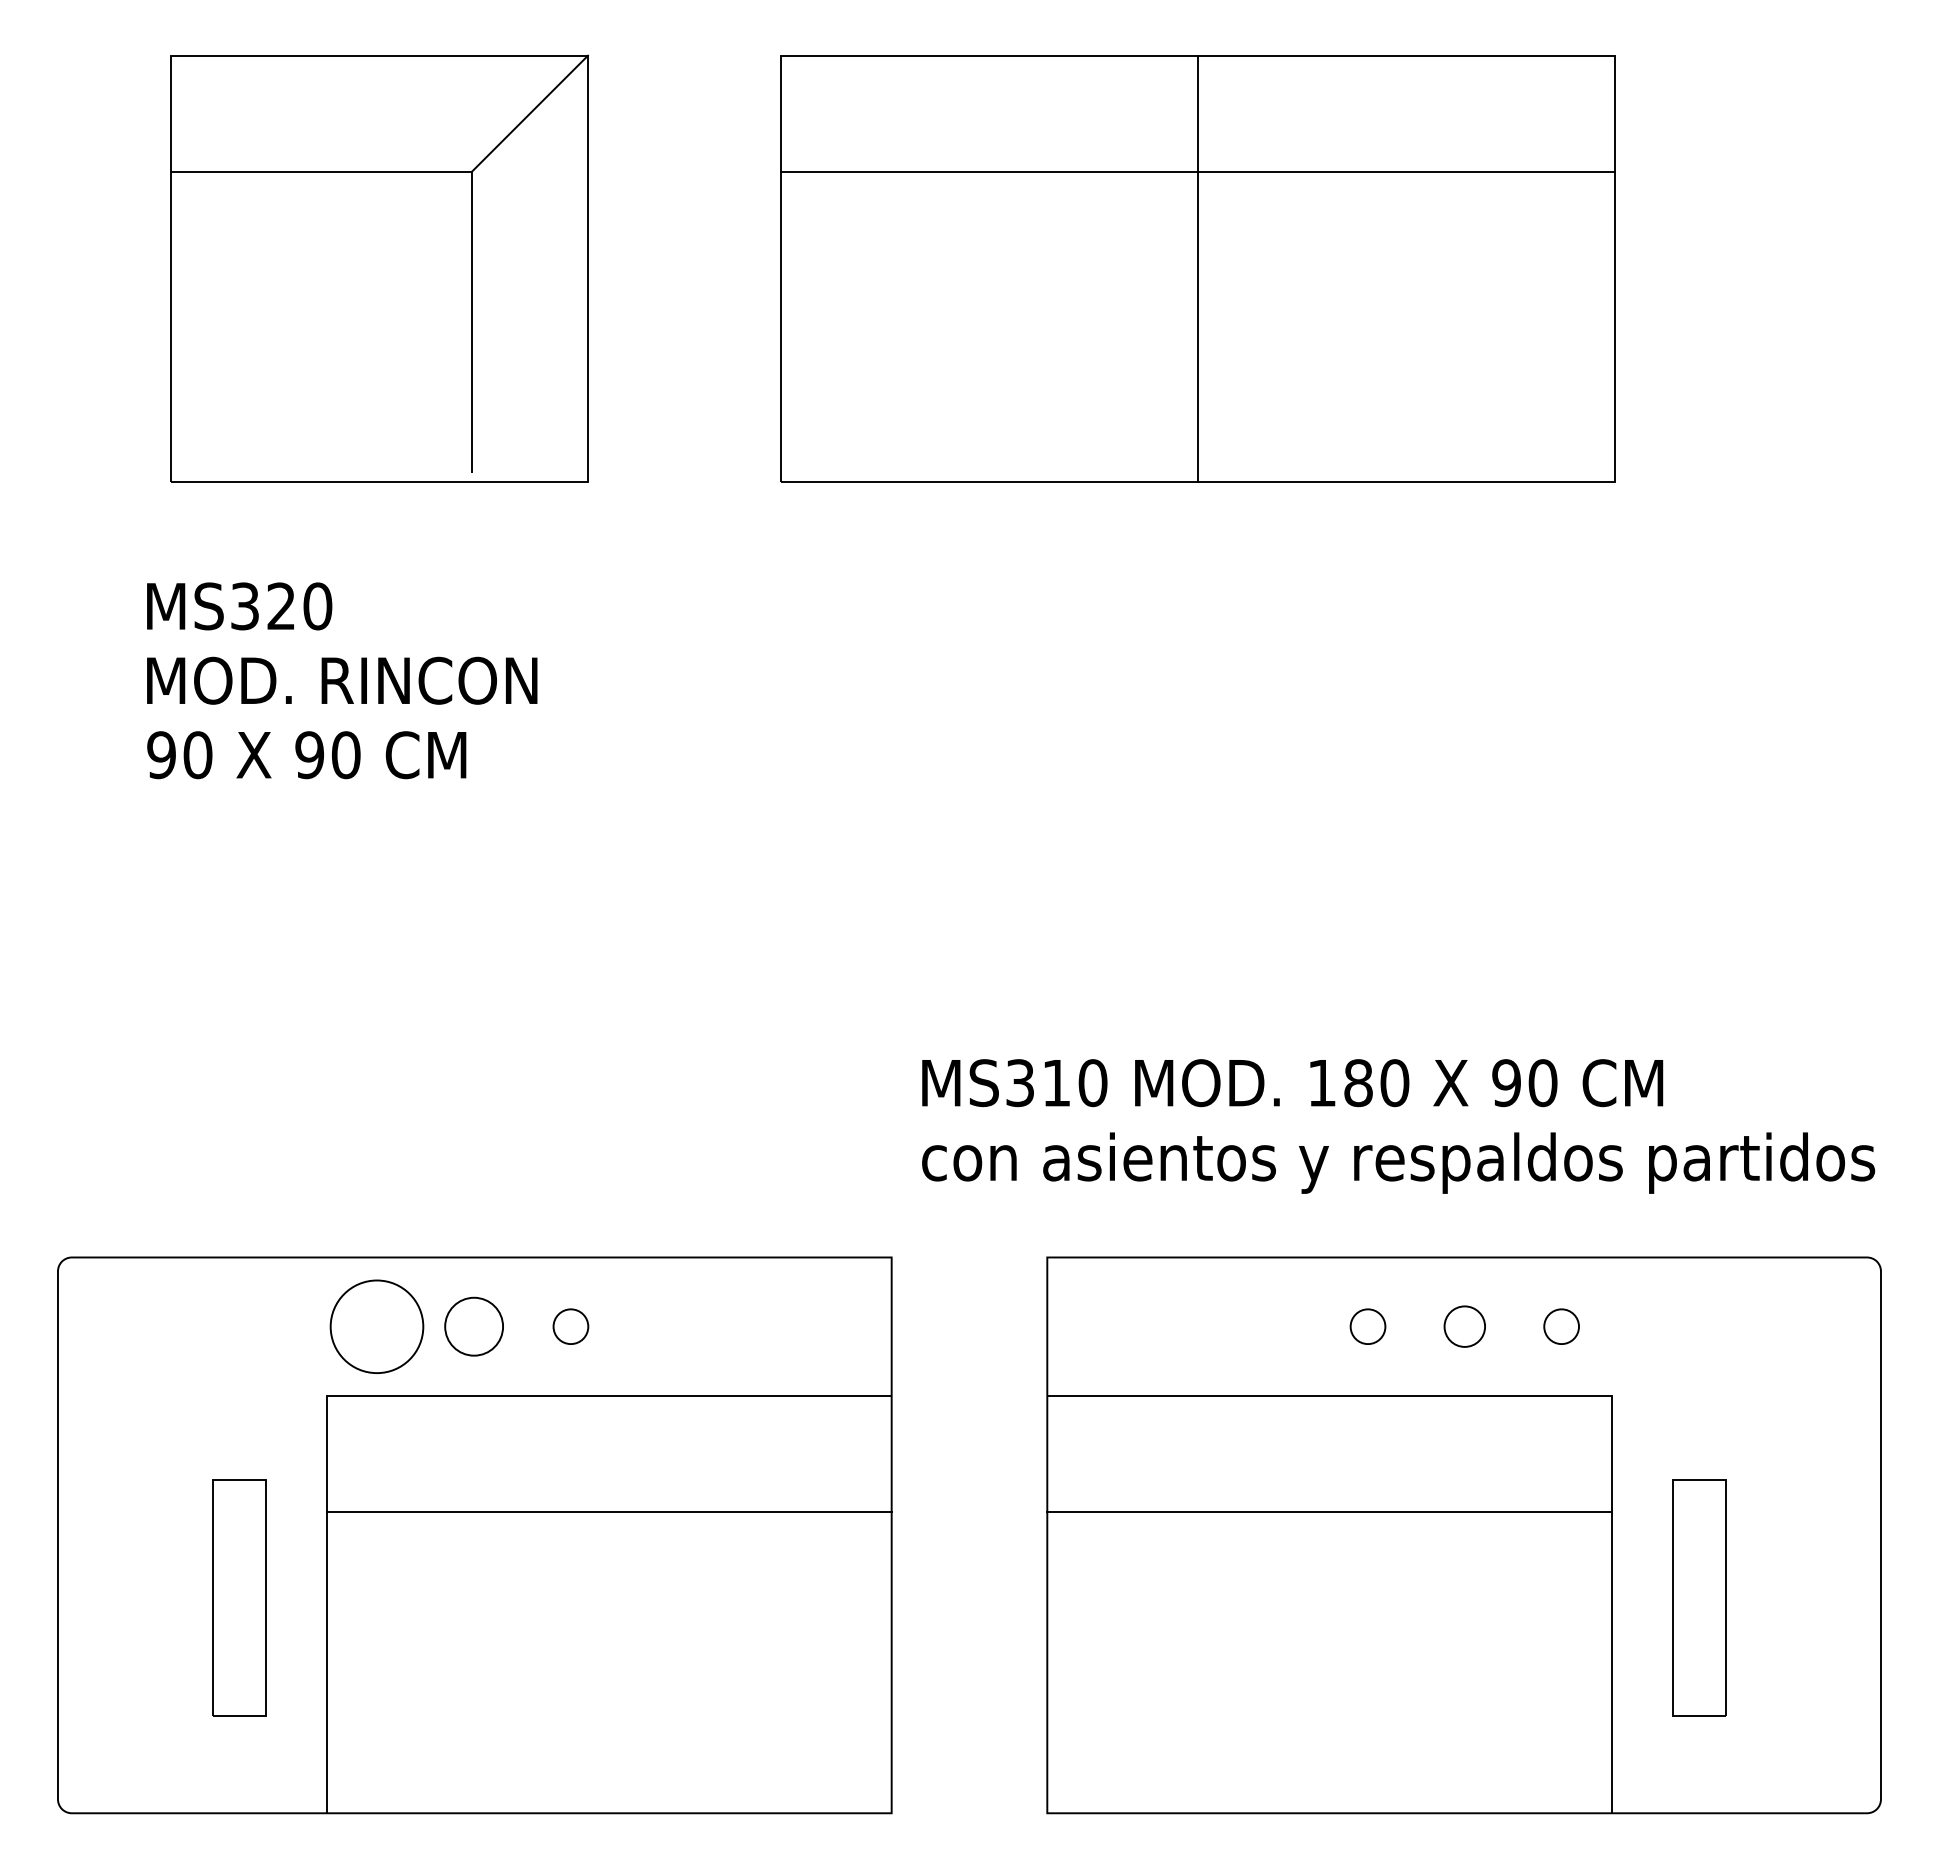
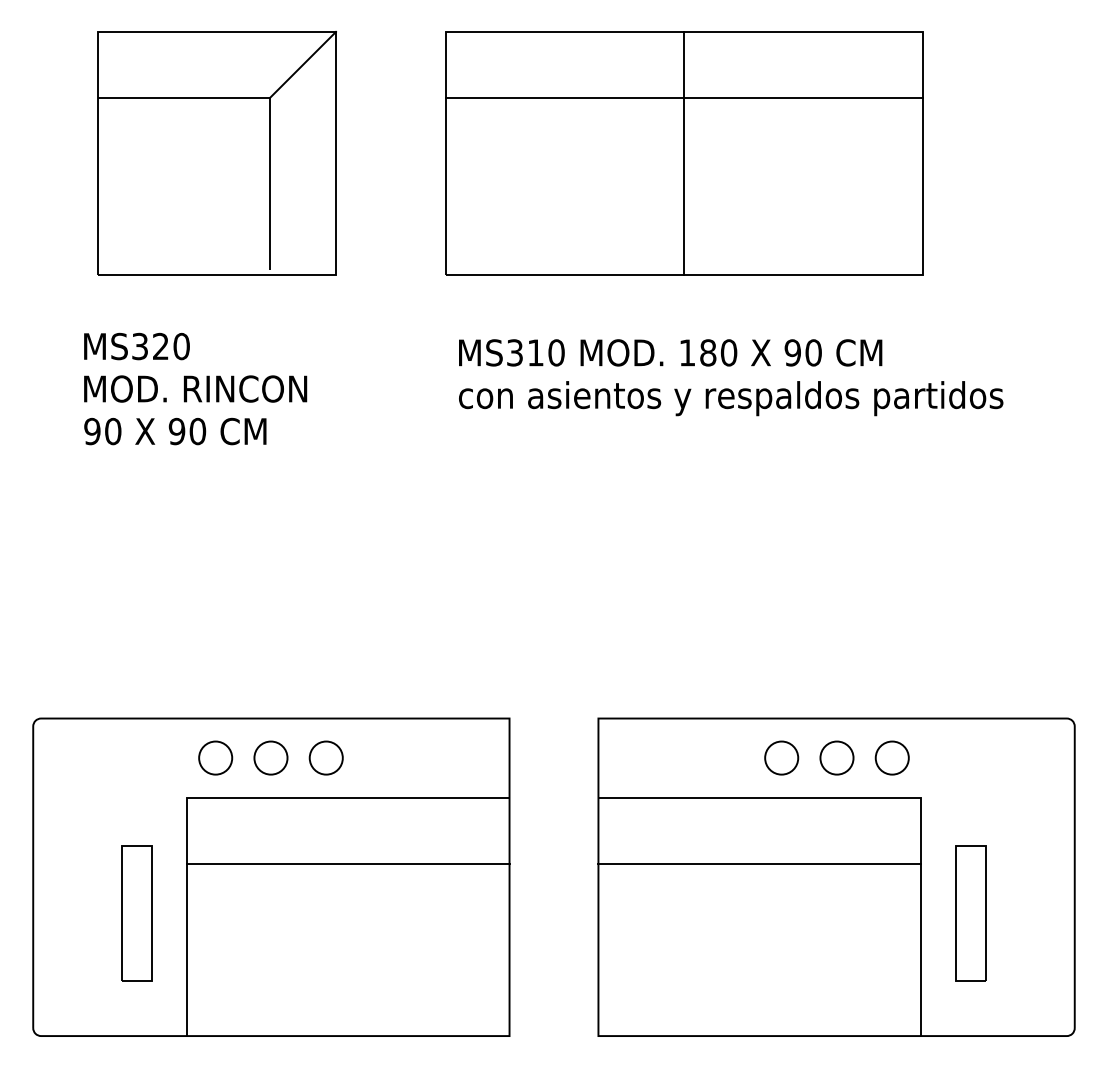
text: (1399, 1126) -> (731, 377), moved
circle: (377, 1325) -> (215, 757), size x0.62
circle: (569, 1325) -> (325, 757), size x1.67
circle: (1367, 1325) -> (781, 757), size x1.67
circle: (1463, 1325) -> (836, 757), size x1.43
circle: (1560, 1325) -> (891, 757), size x1.67

